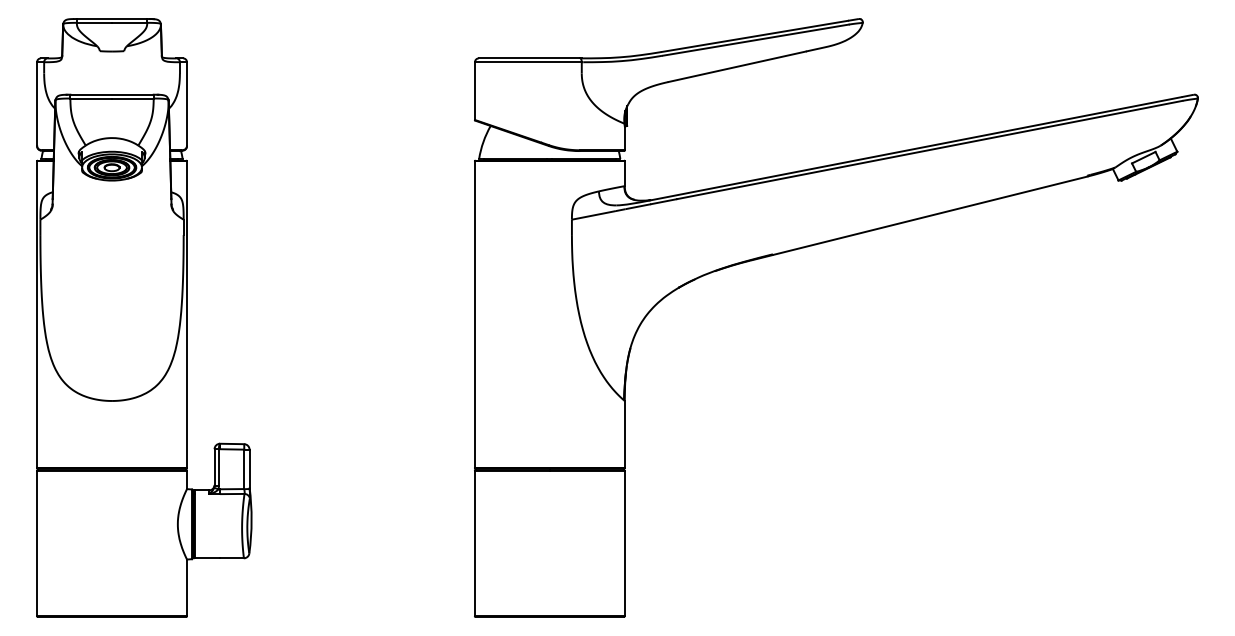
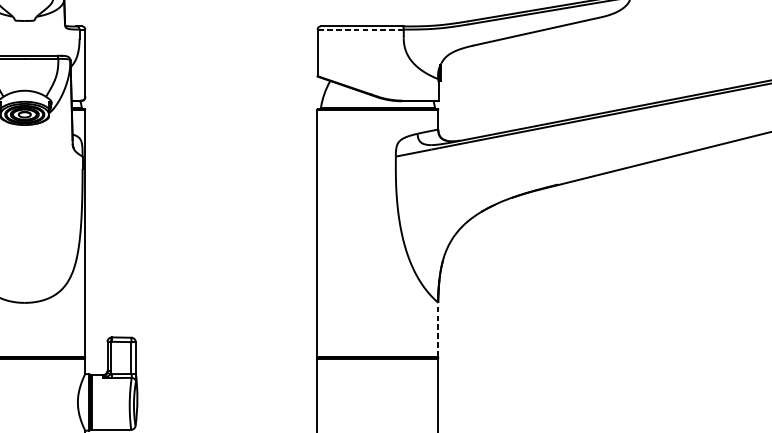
line: (527, 62) -> (359, 29), solid -> dashed
line: (624, 433) -> (438, 329), solid -> dashed

